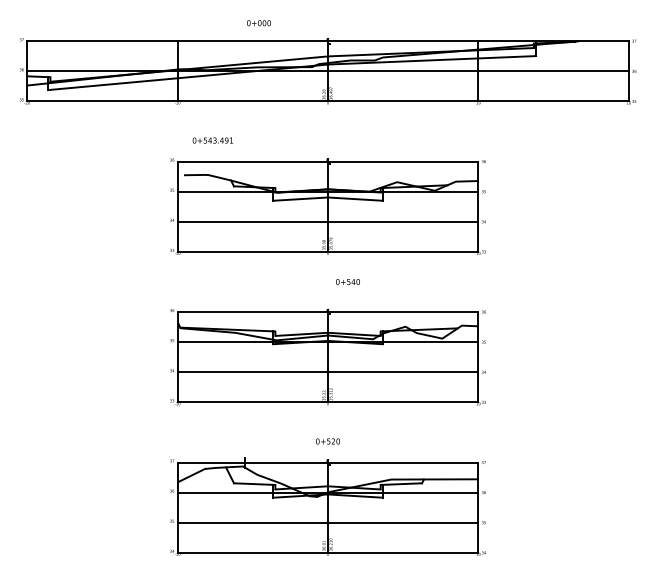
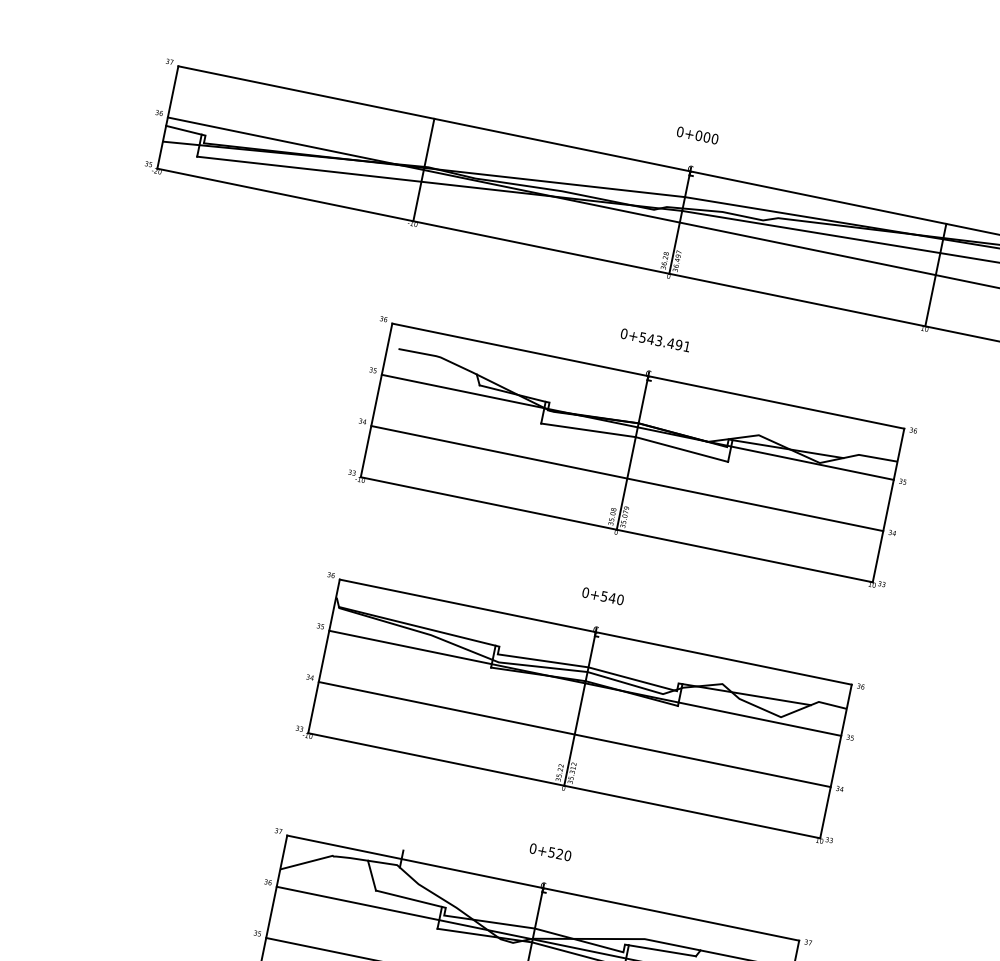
text: (258, 23) -> (696, 135), moved
text: (212, 140) -> (654, 340), moved
text: (347, 282) -> (602, 596), moved

